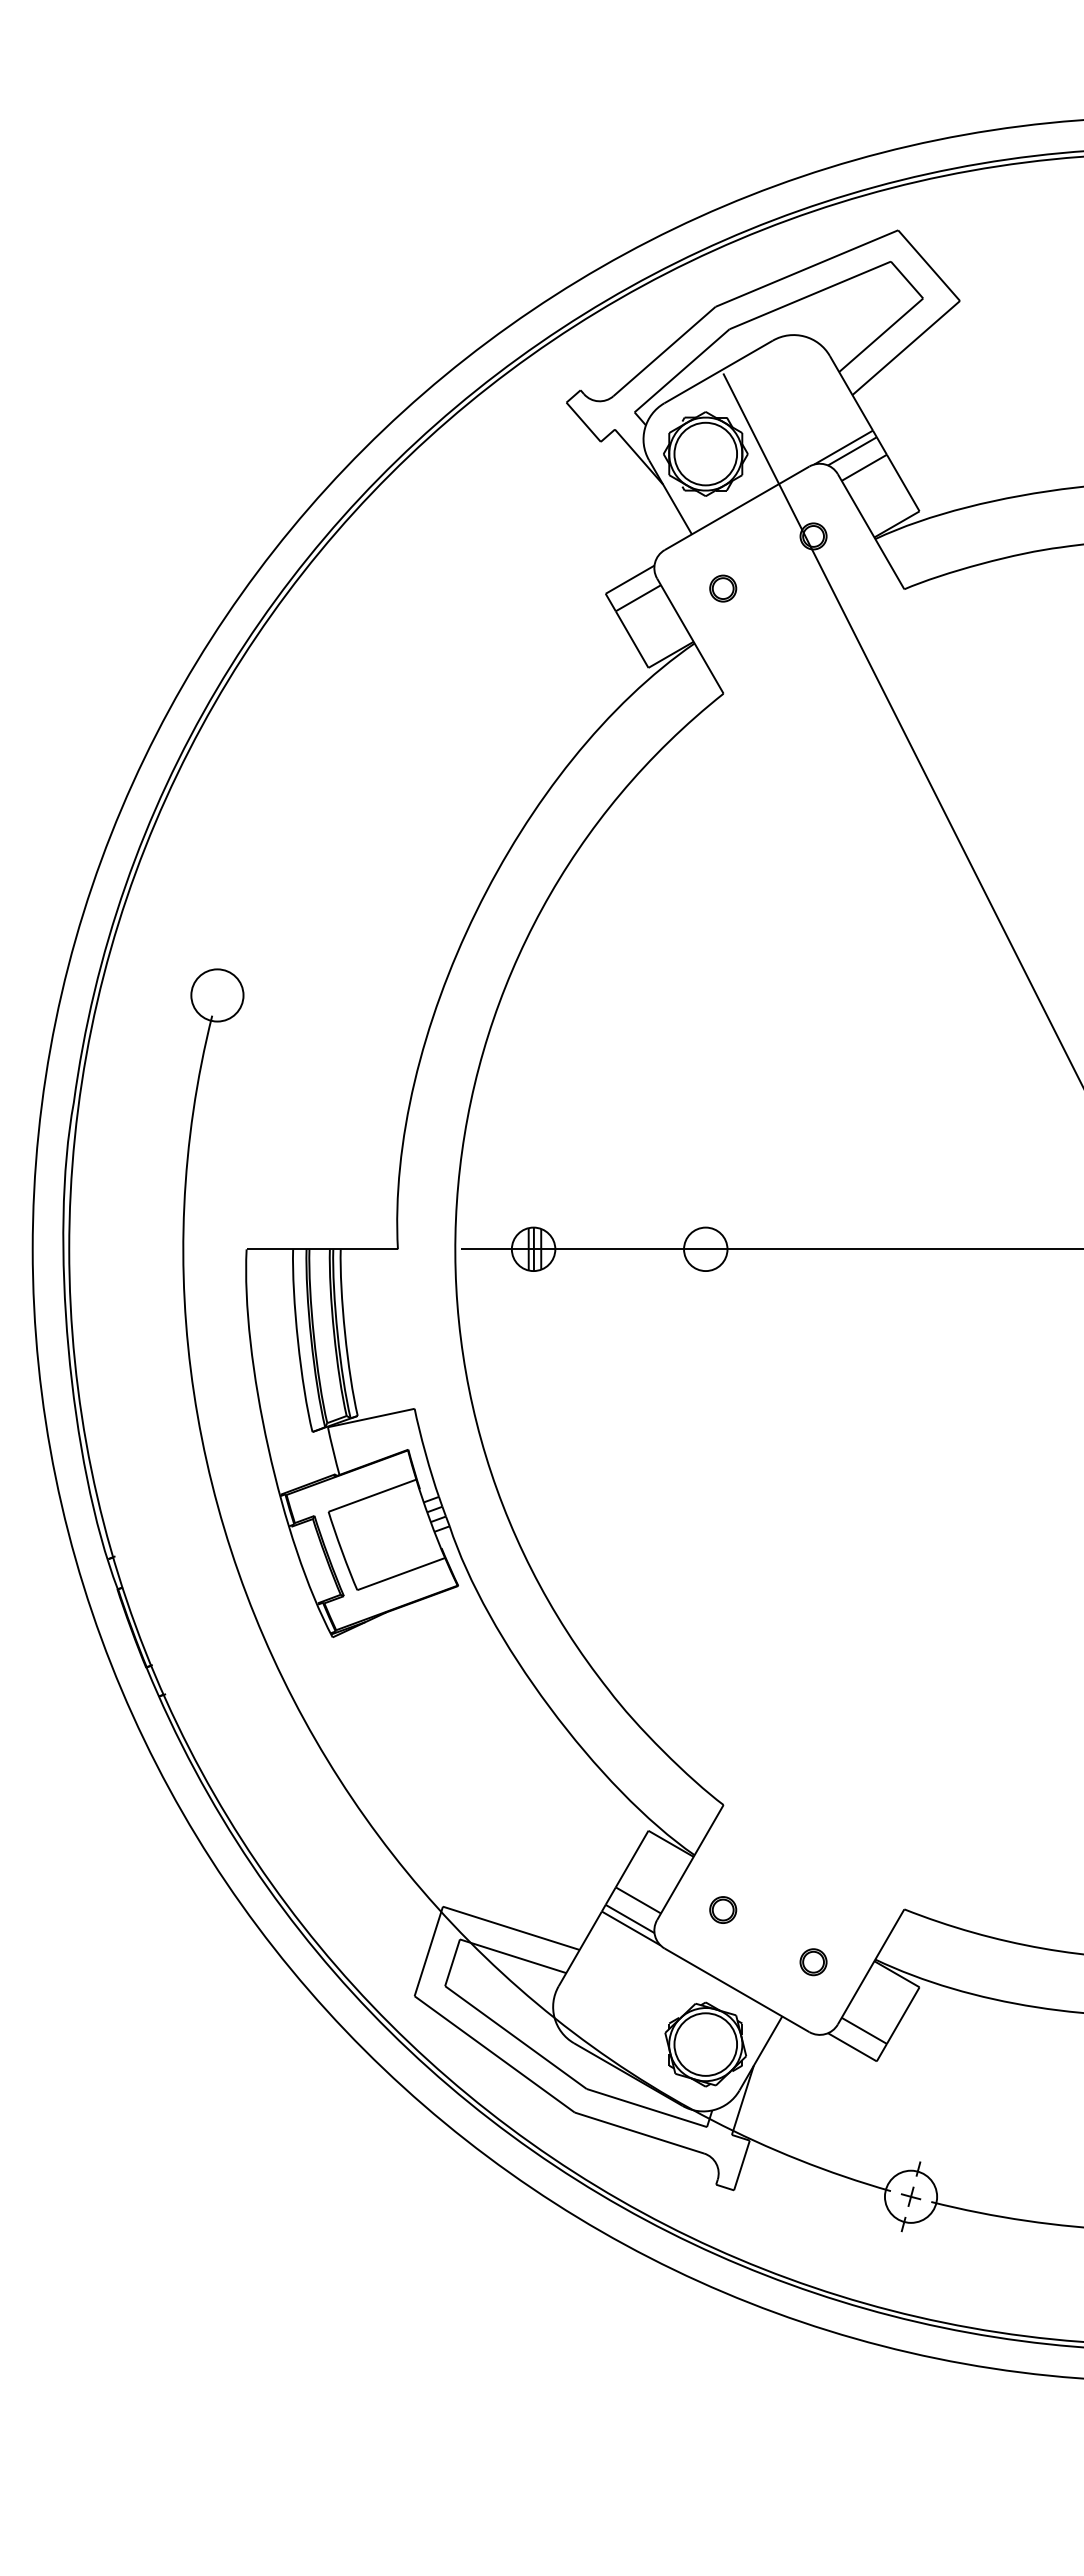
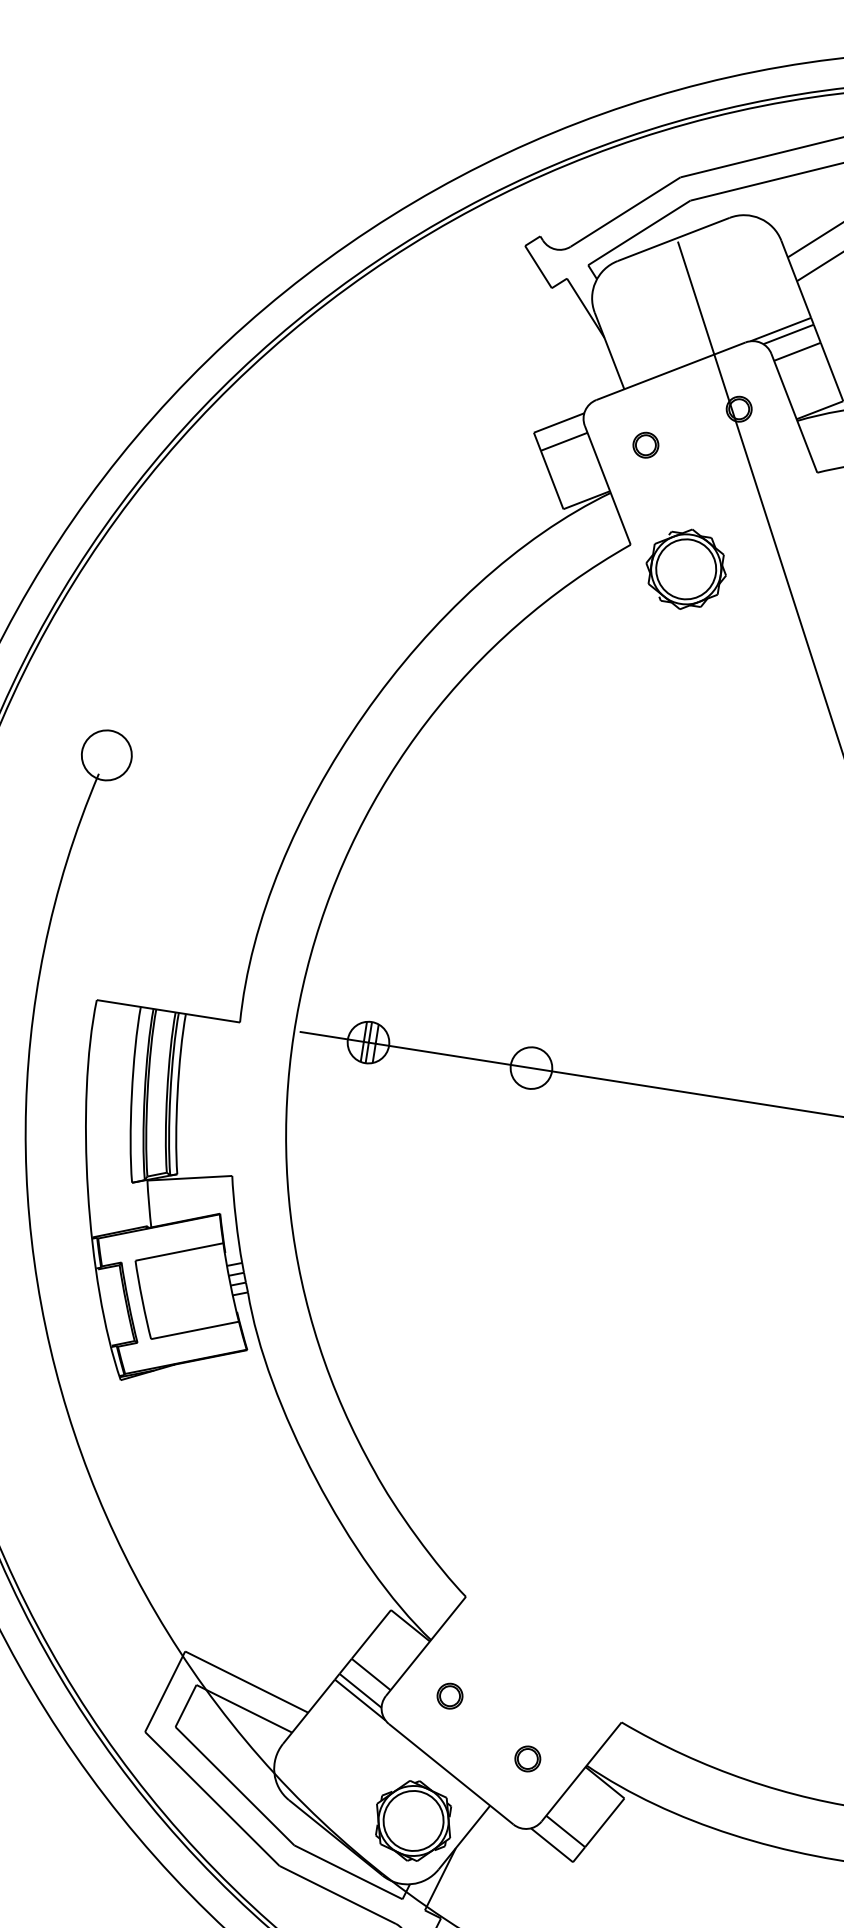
part: (705, 453) -> (686, 568), moved

